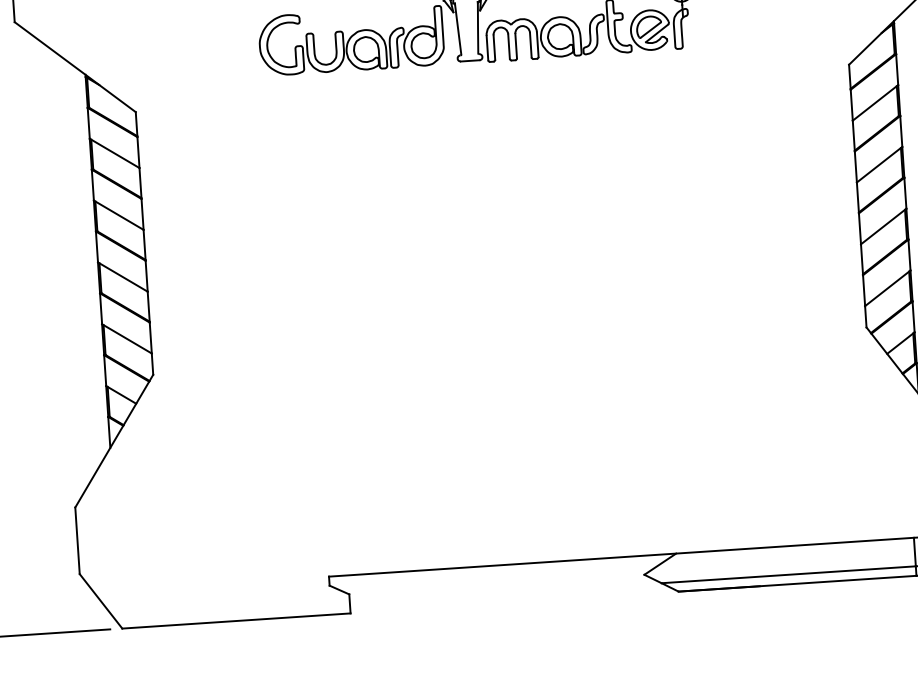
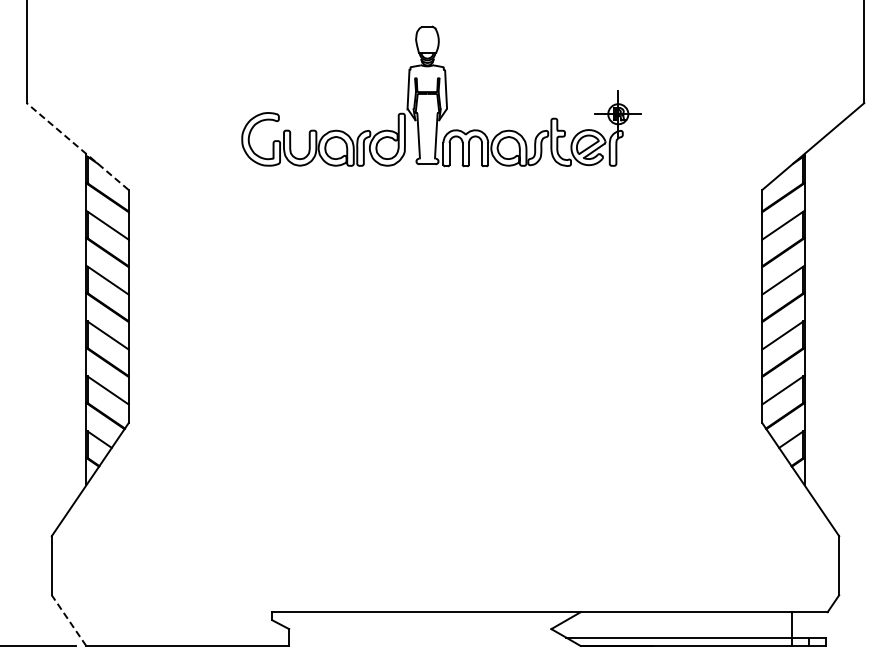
line: (75, 67) -> (77, 146), solid -> dashed
line: (101, 601) -> (69, 620), solid -> dashed

